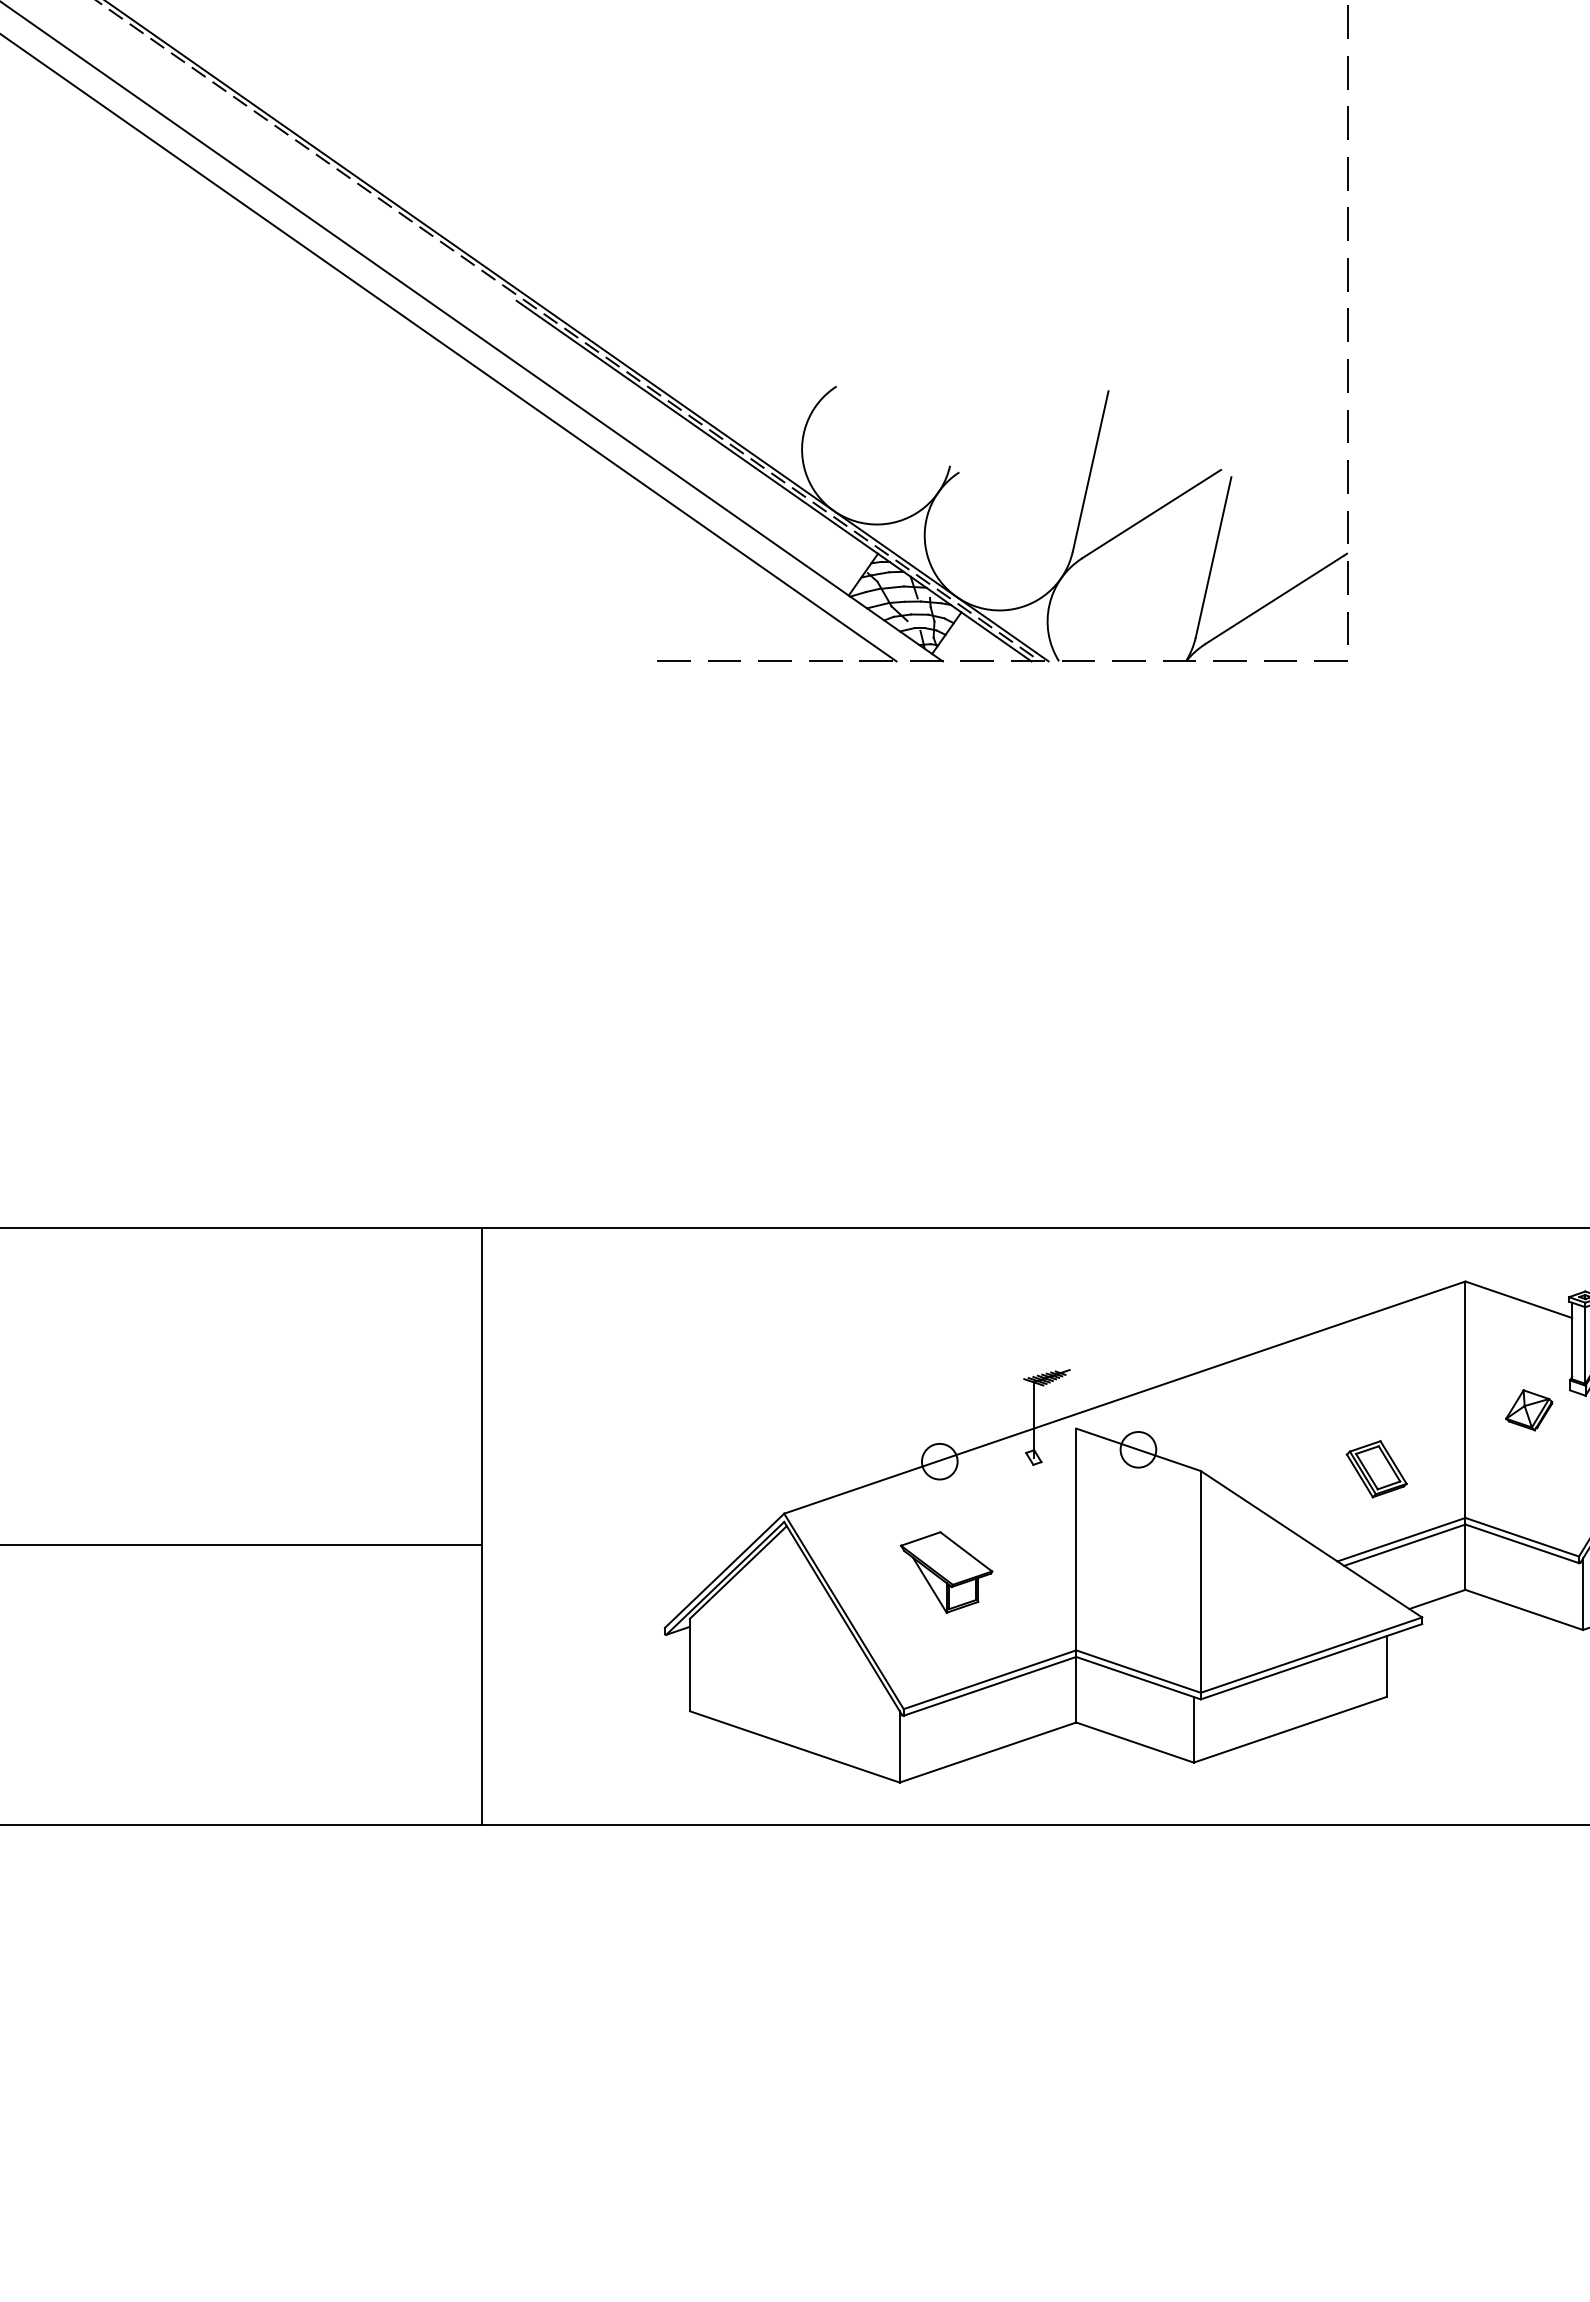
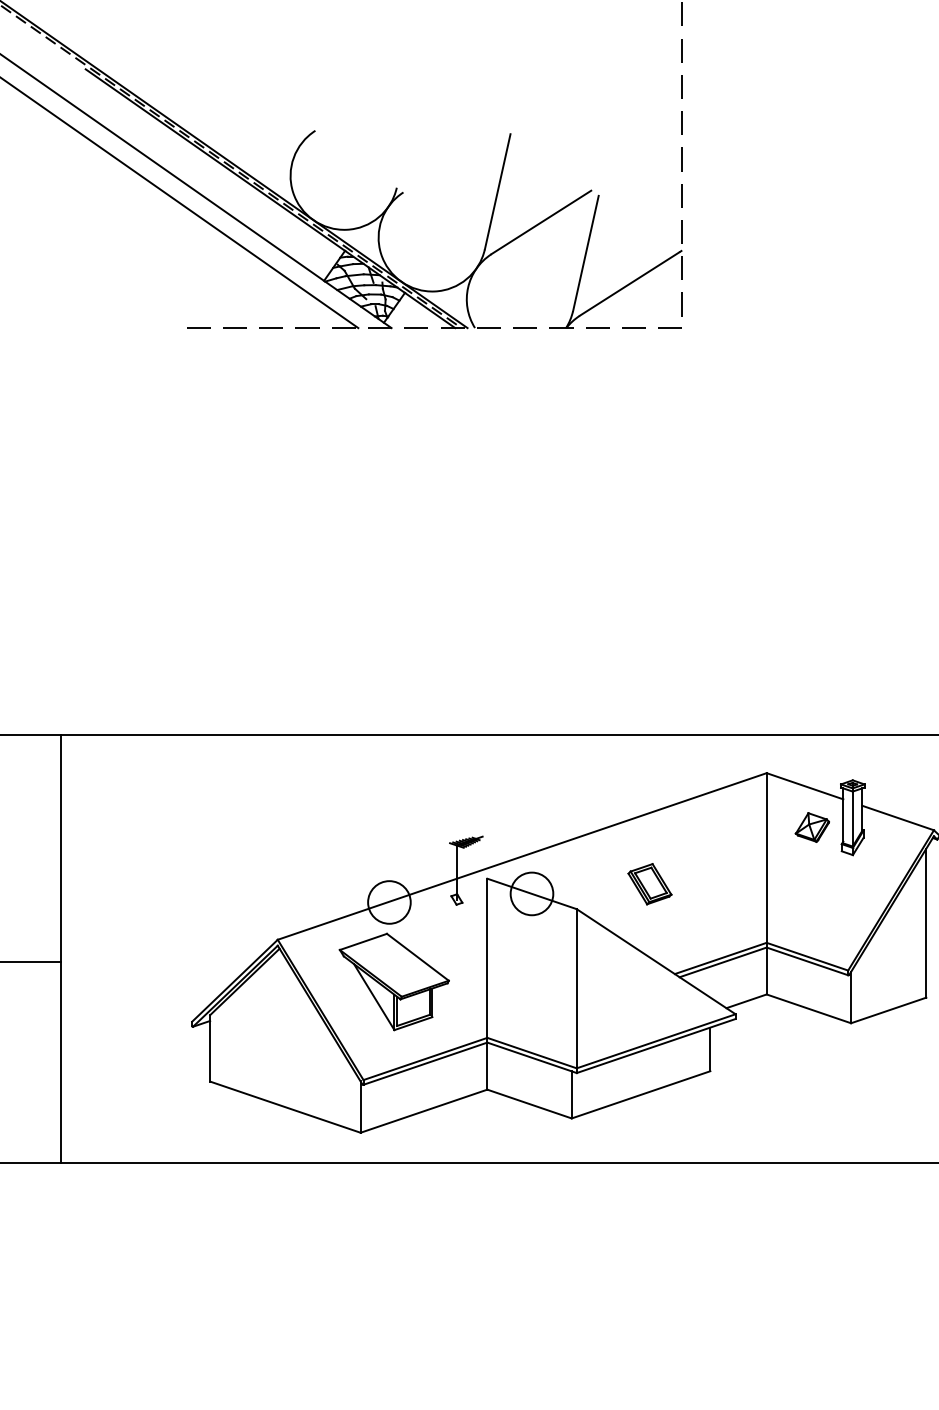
part: (1529, 1410) -> (812, 827), moved
circle: (1138, 1449) -> (532, 893), size x1.67
circle: (939, 1461) -> (389, 902), size x1.67
part: (1376, 1469) -> (649, 884), moved
part: (946, 1572) -> (394, 981), size x1.67

